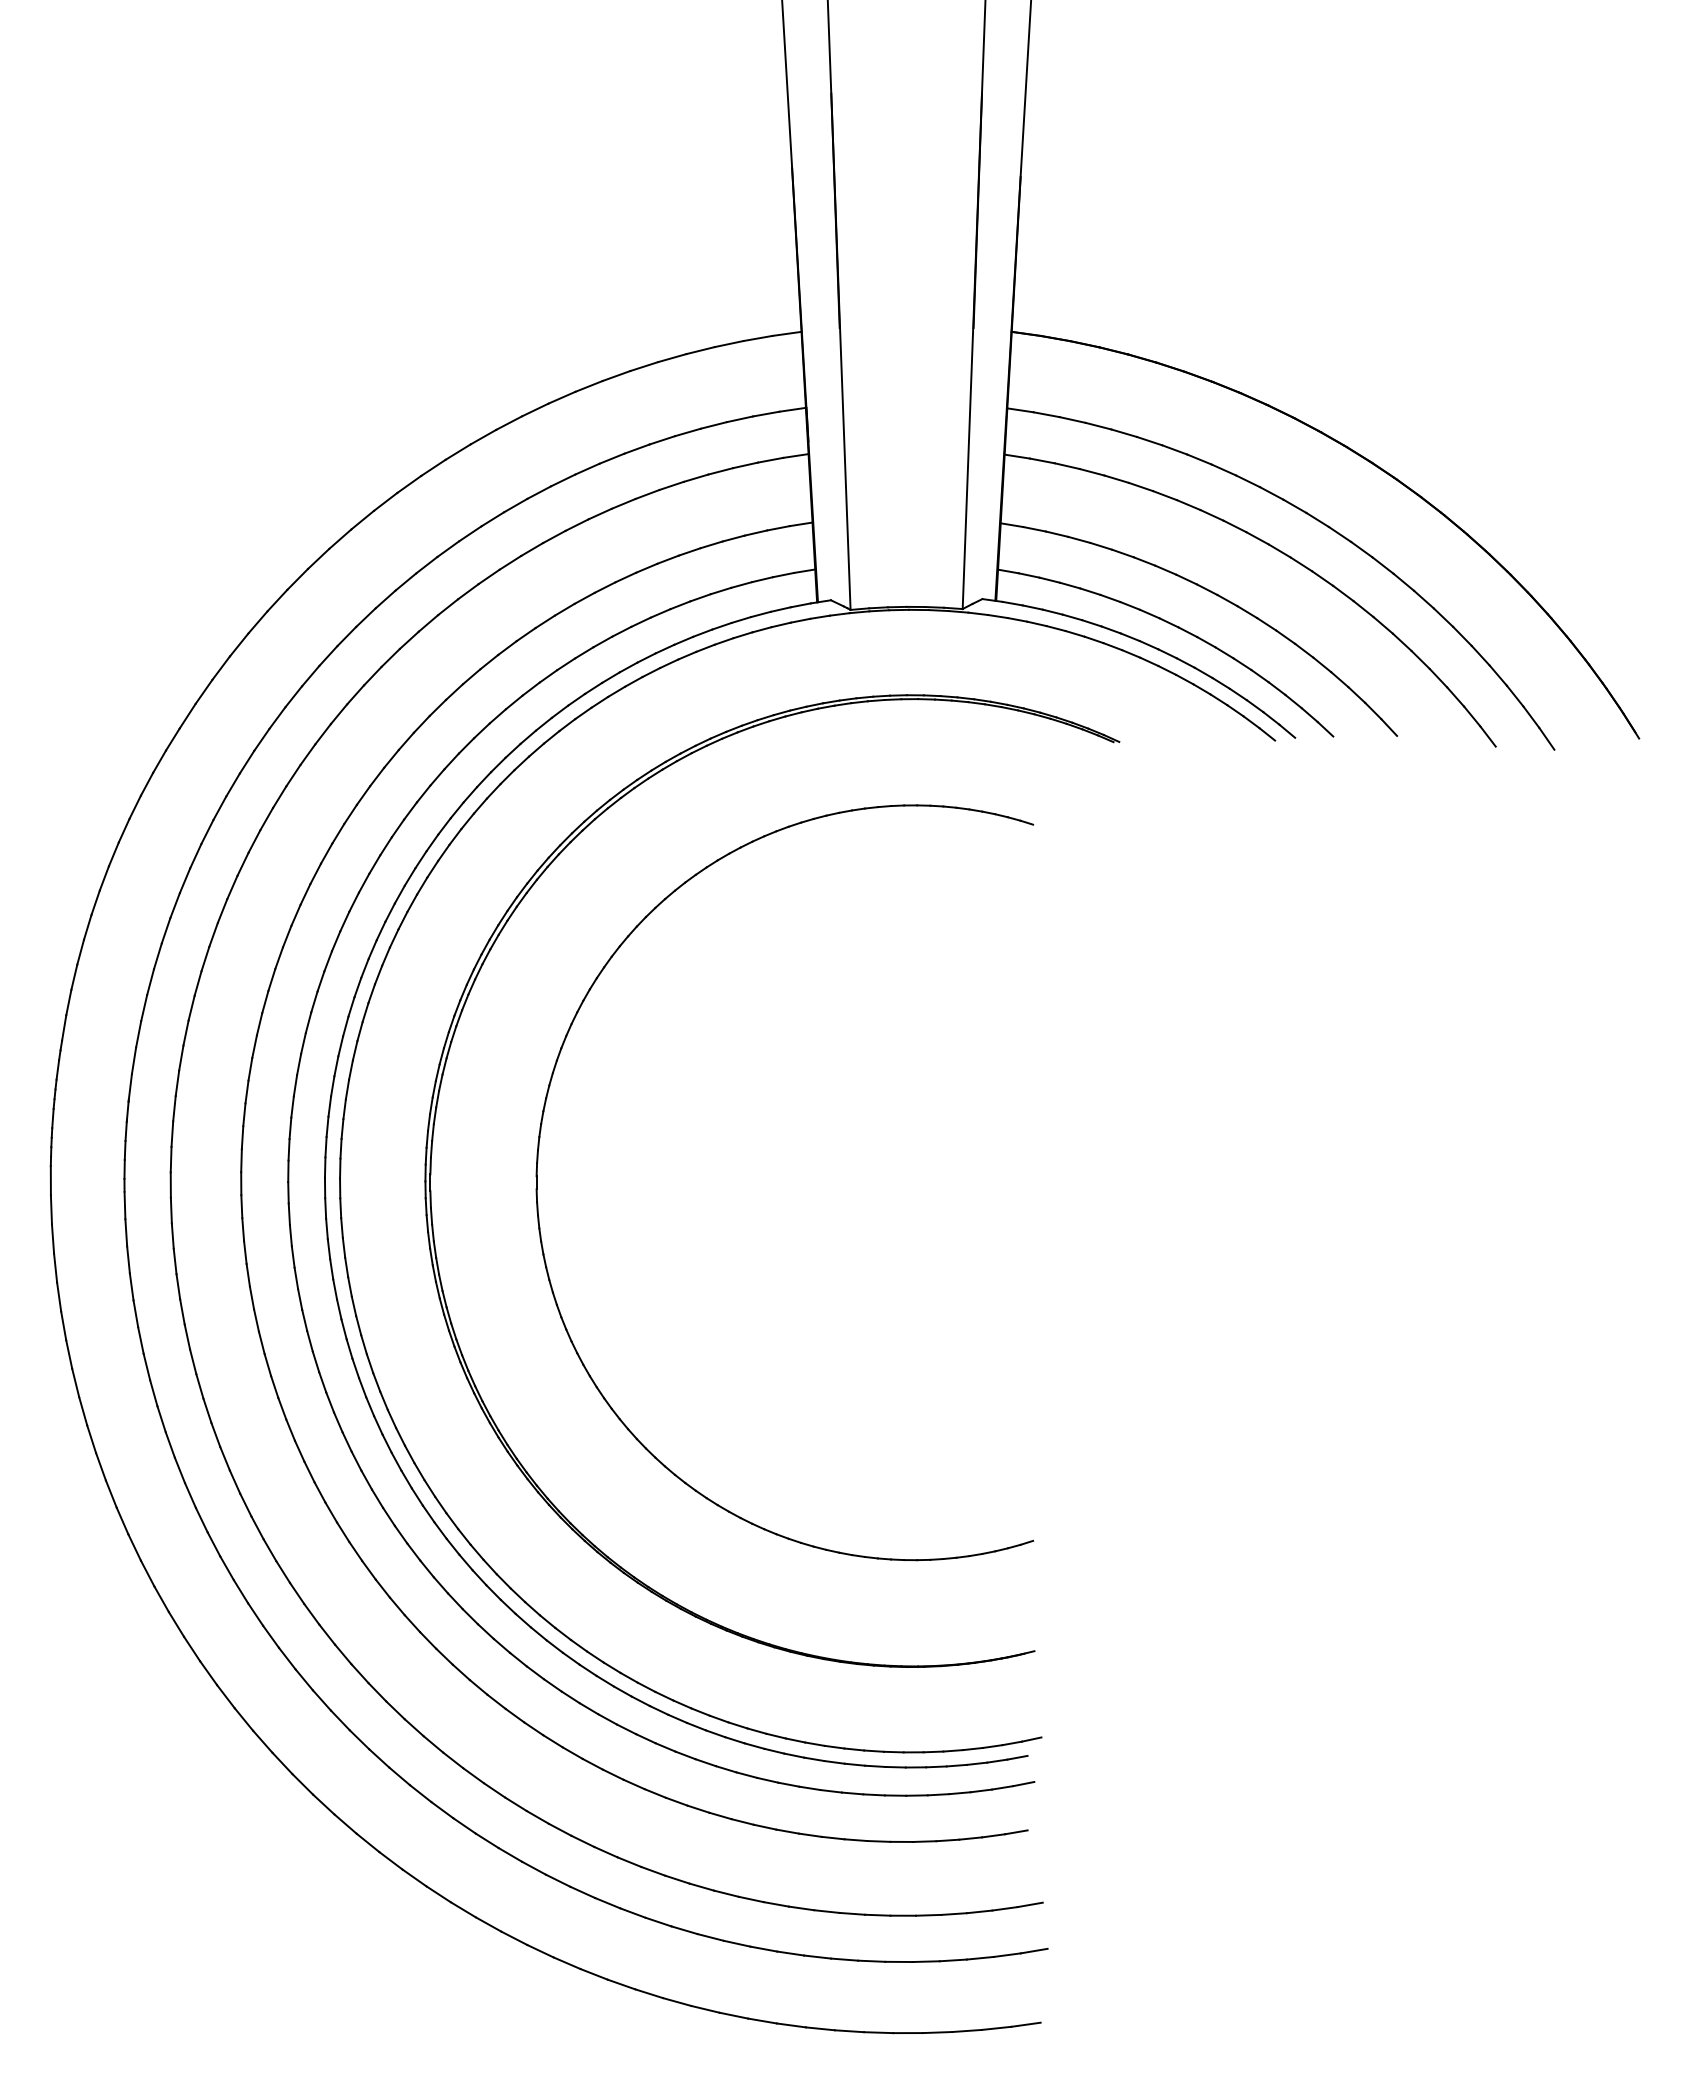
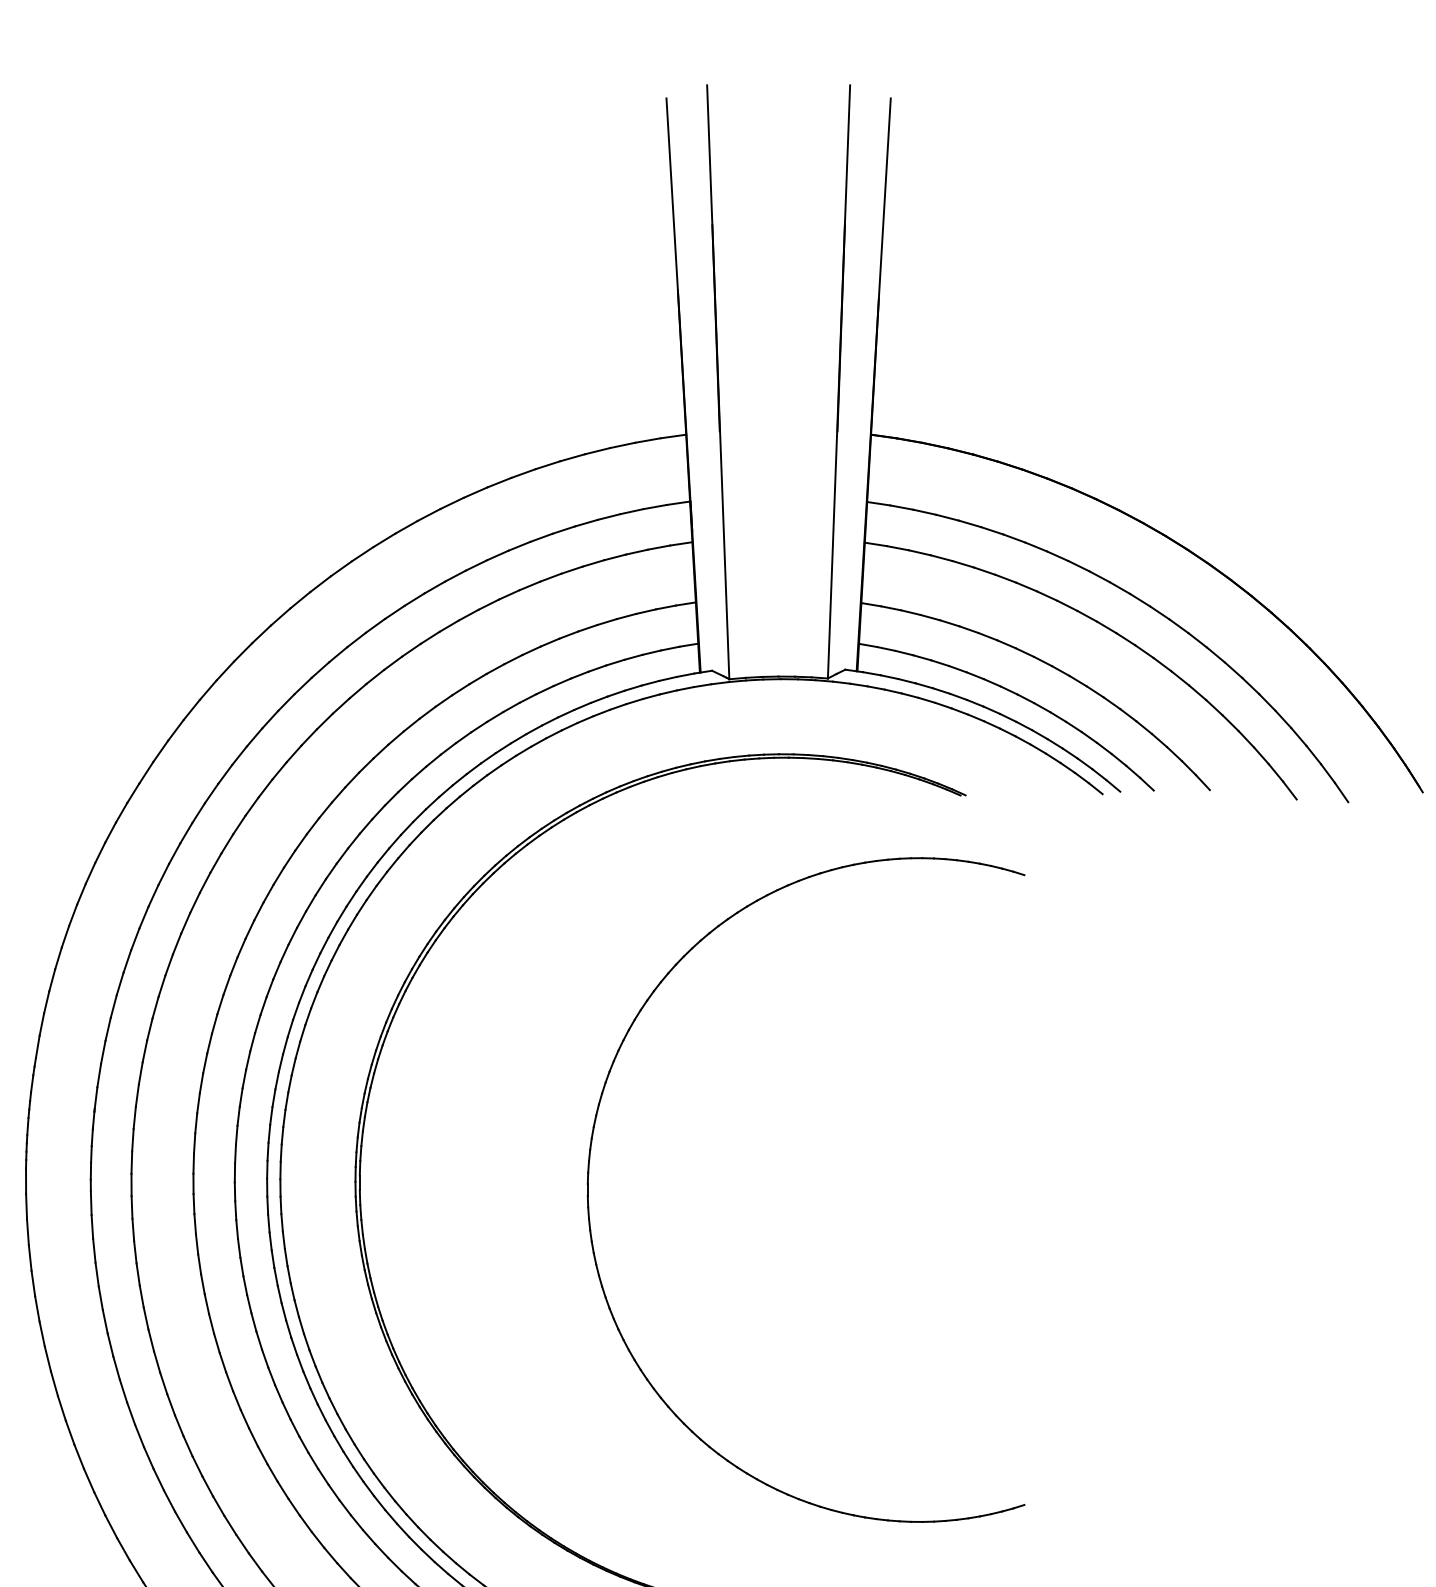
part: (538, 1162) -> (589, 1172), moved

